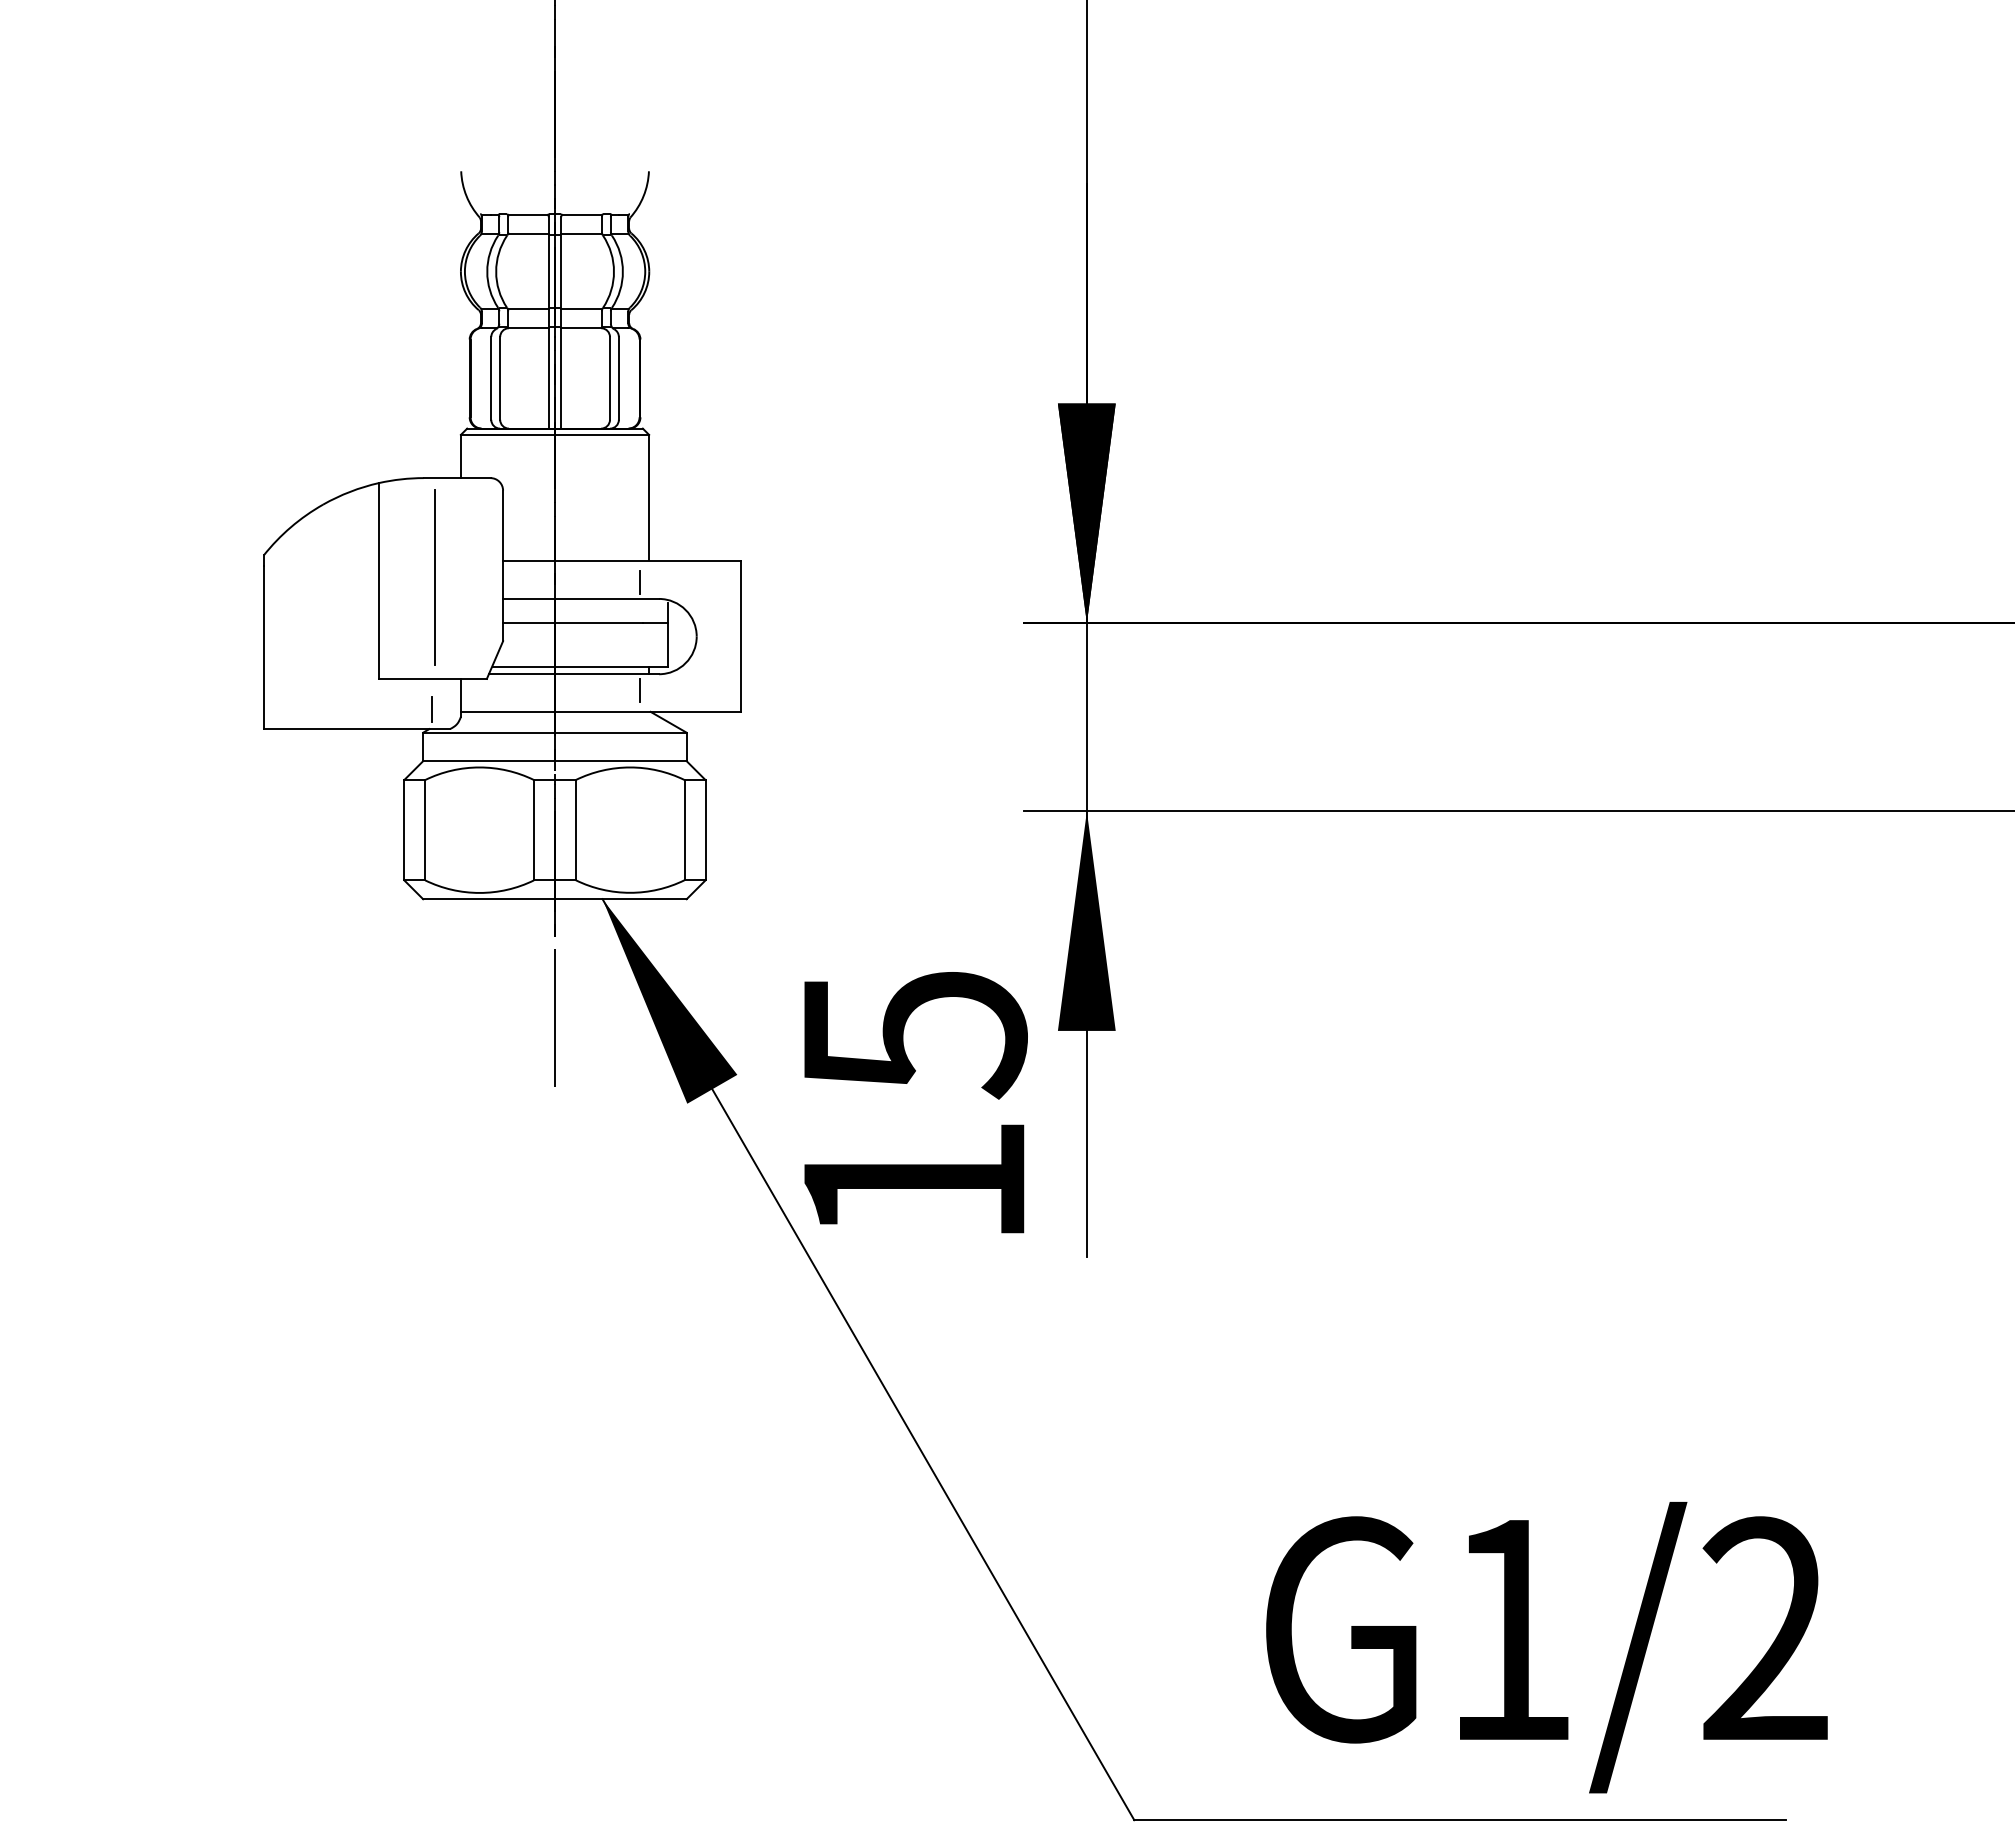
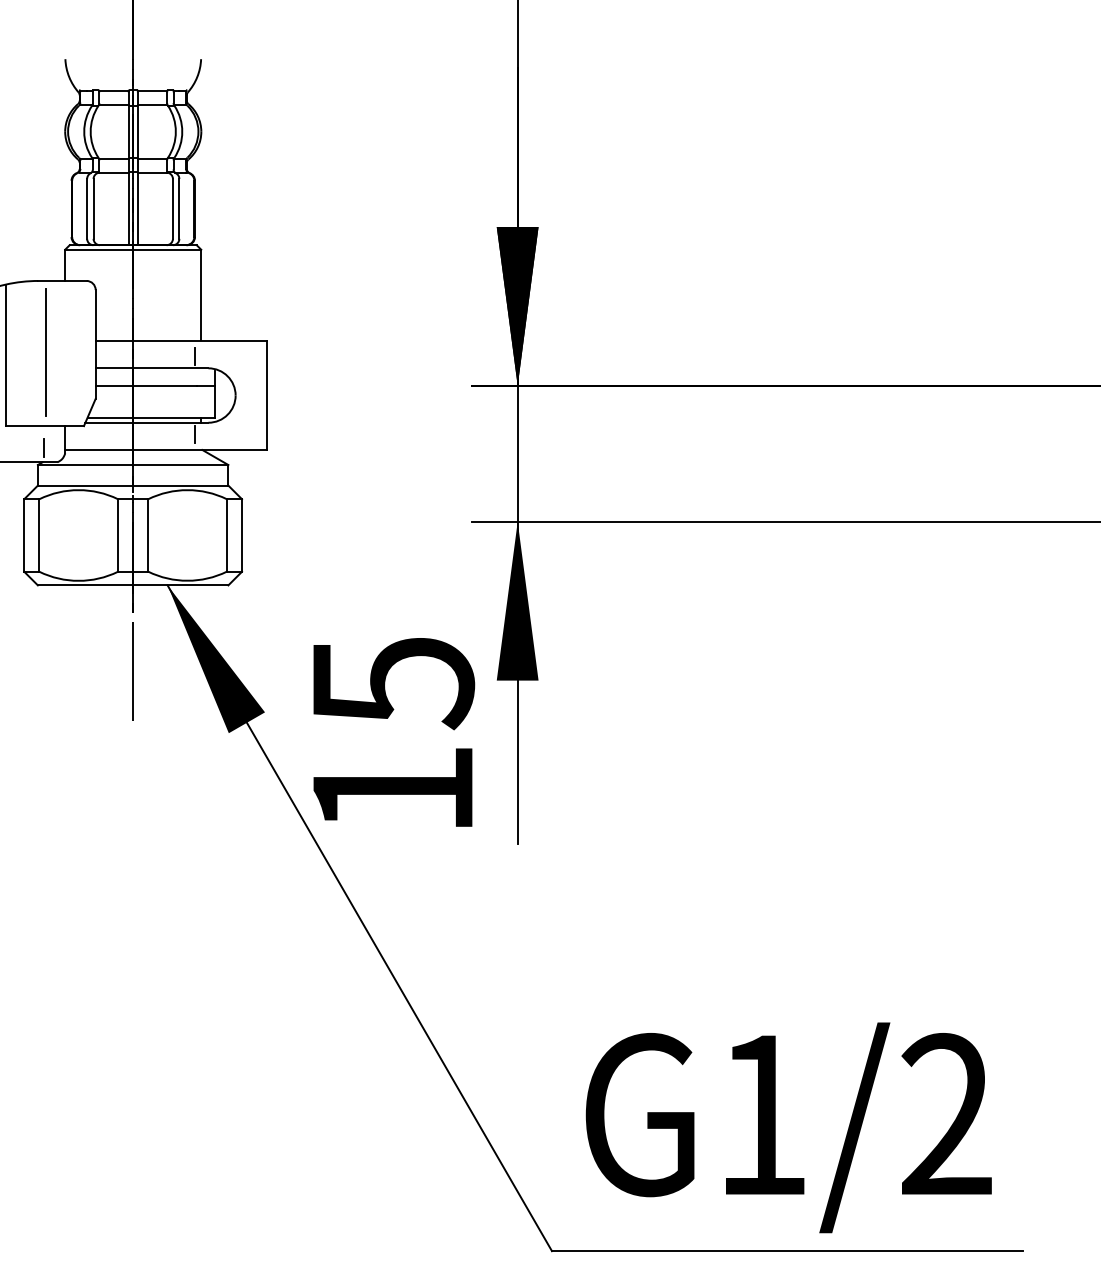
text: (1546, 1647) -> (788, 1127), moved

